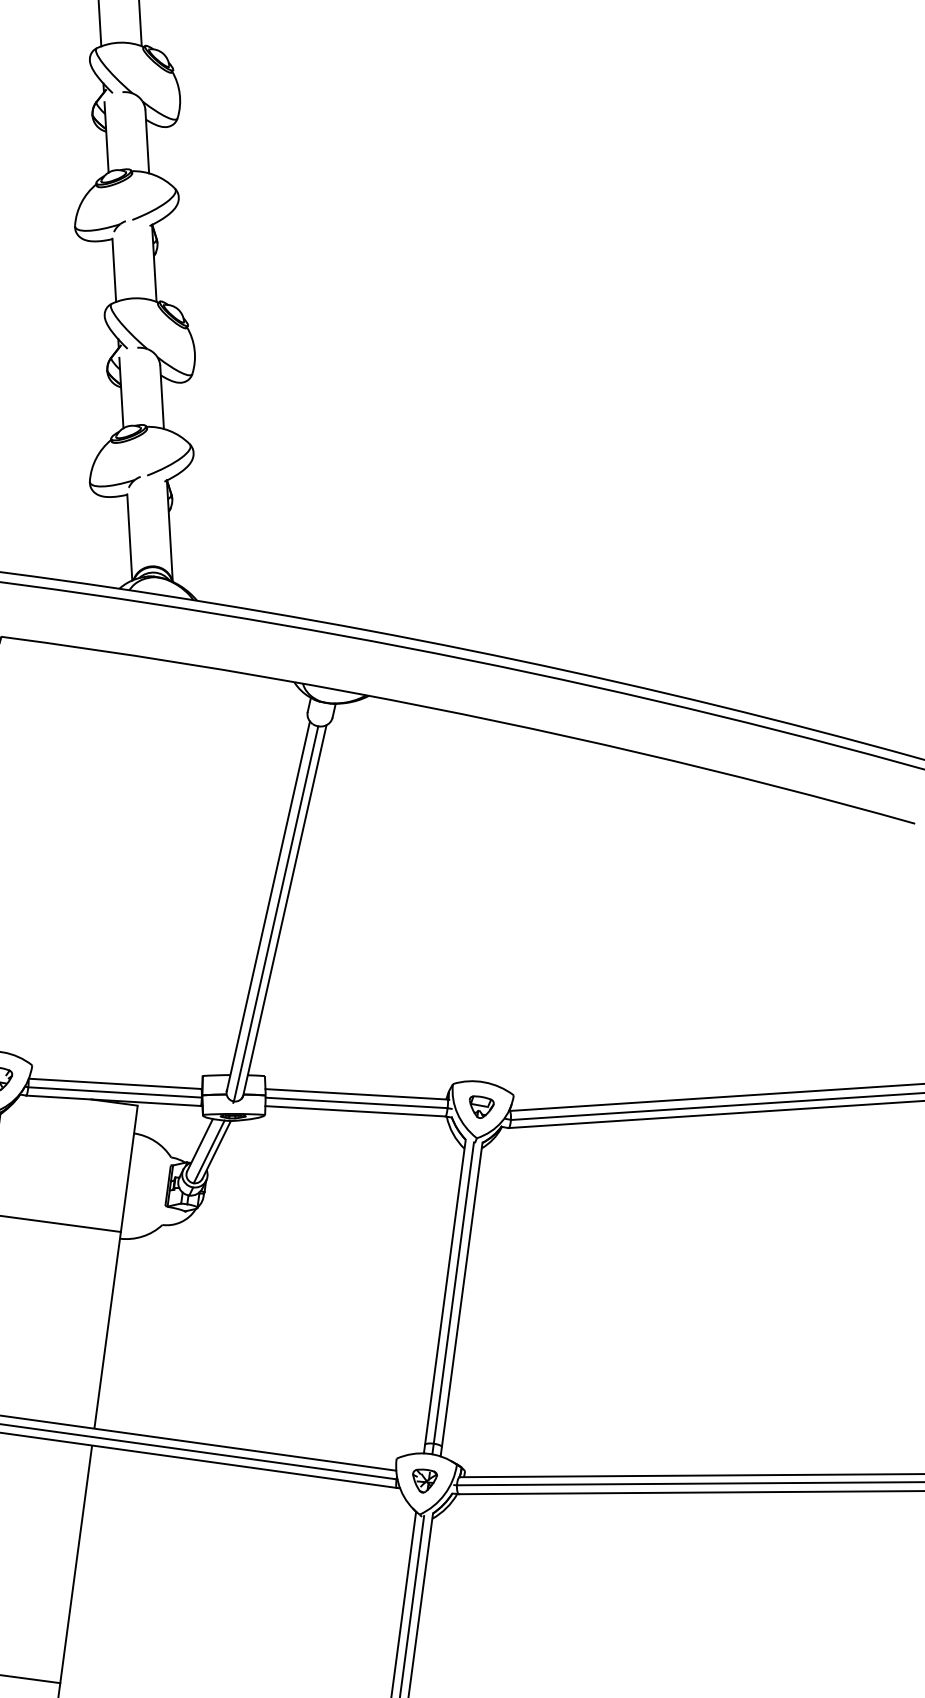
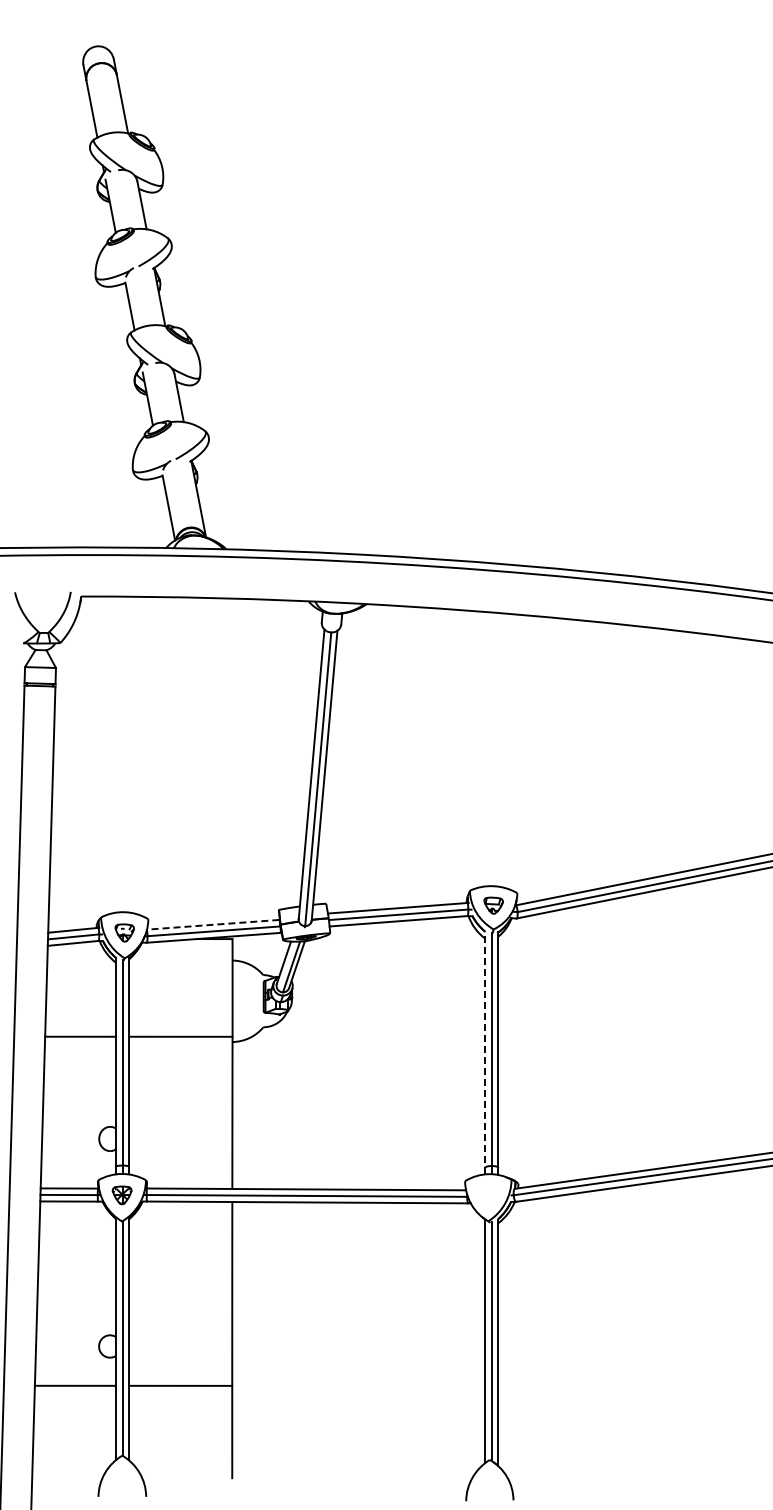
line: (114, 1083) -> (212, 924), solid -> dashed
line: (445, 1295) -> (485, 1052), solid -> dashed
part: (424, 1481) -> (488, 1195), removed

